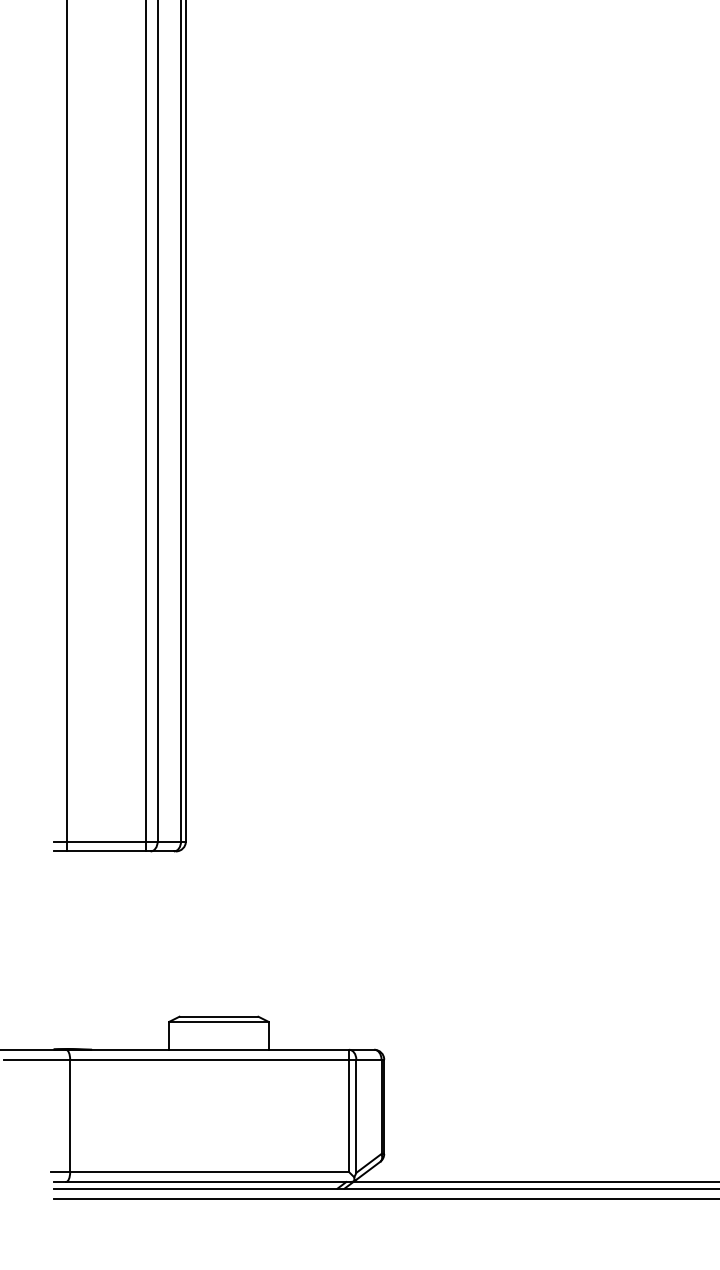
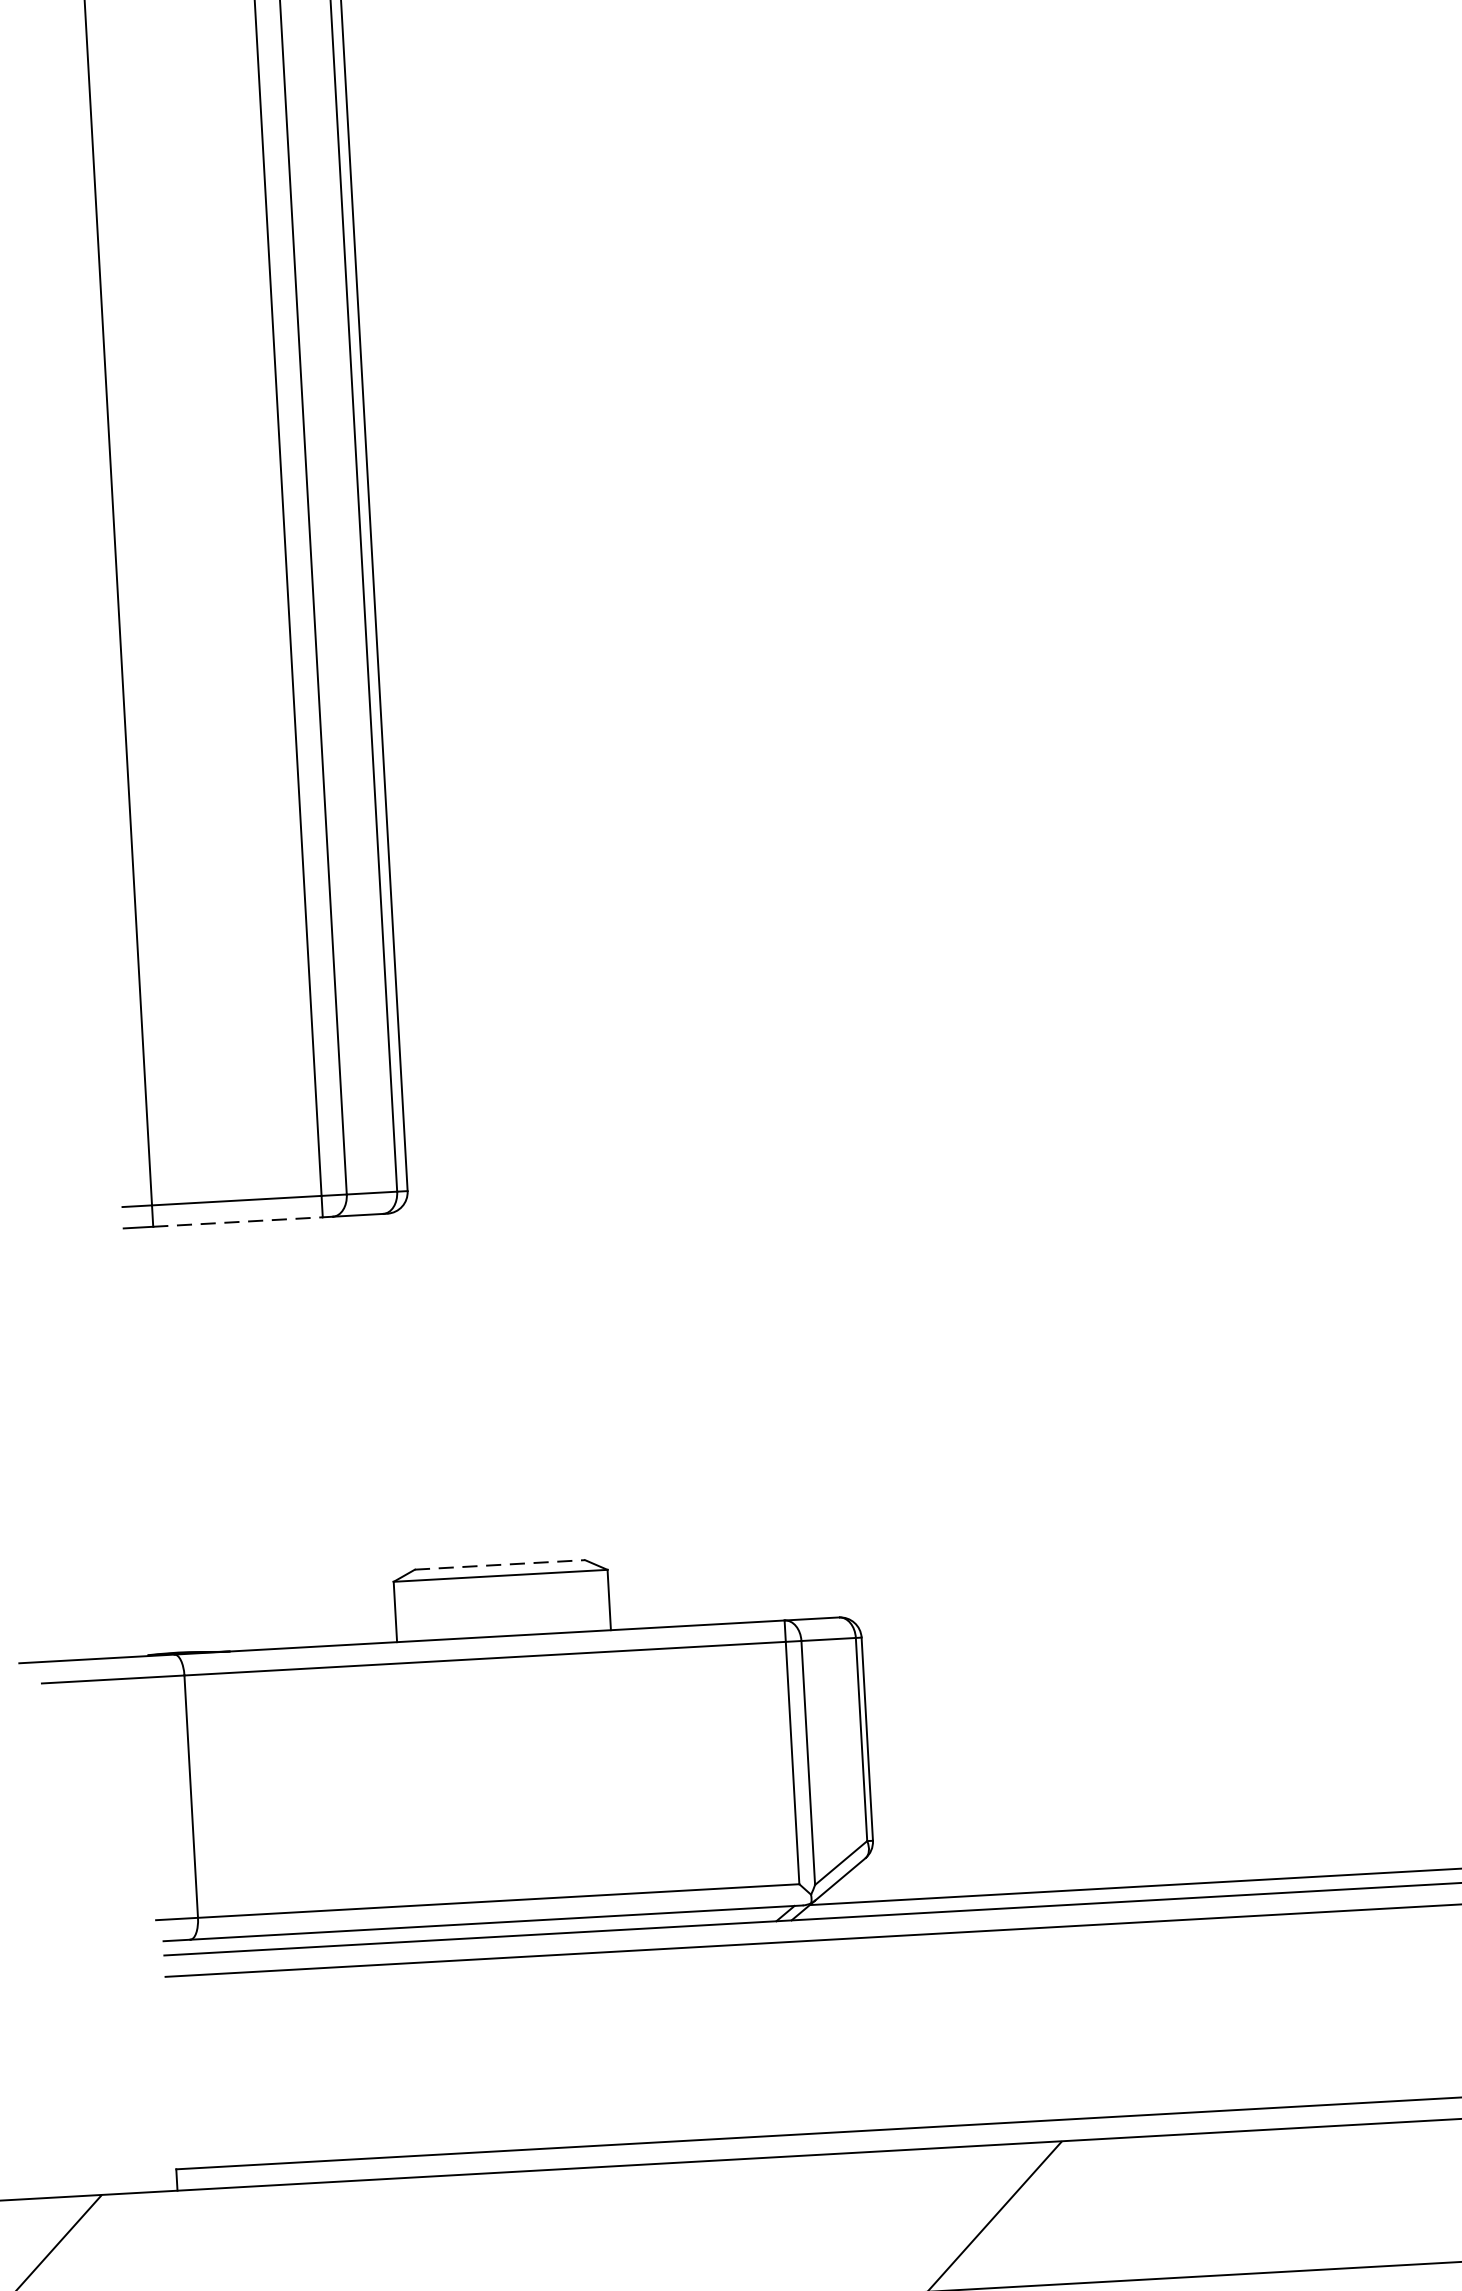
line: (107, 851) -> (239, 1222), solid -> dashed
line: (219, 1016) -> (501, 1564), solid -> dashed

